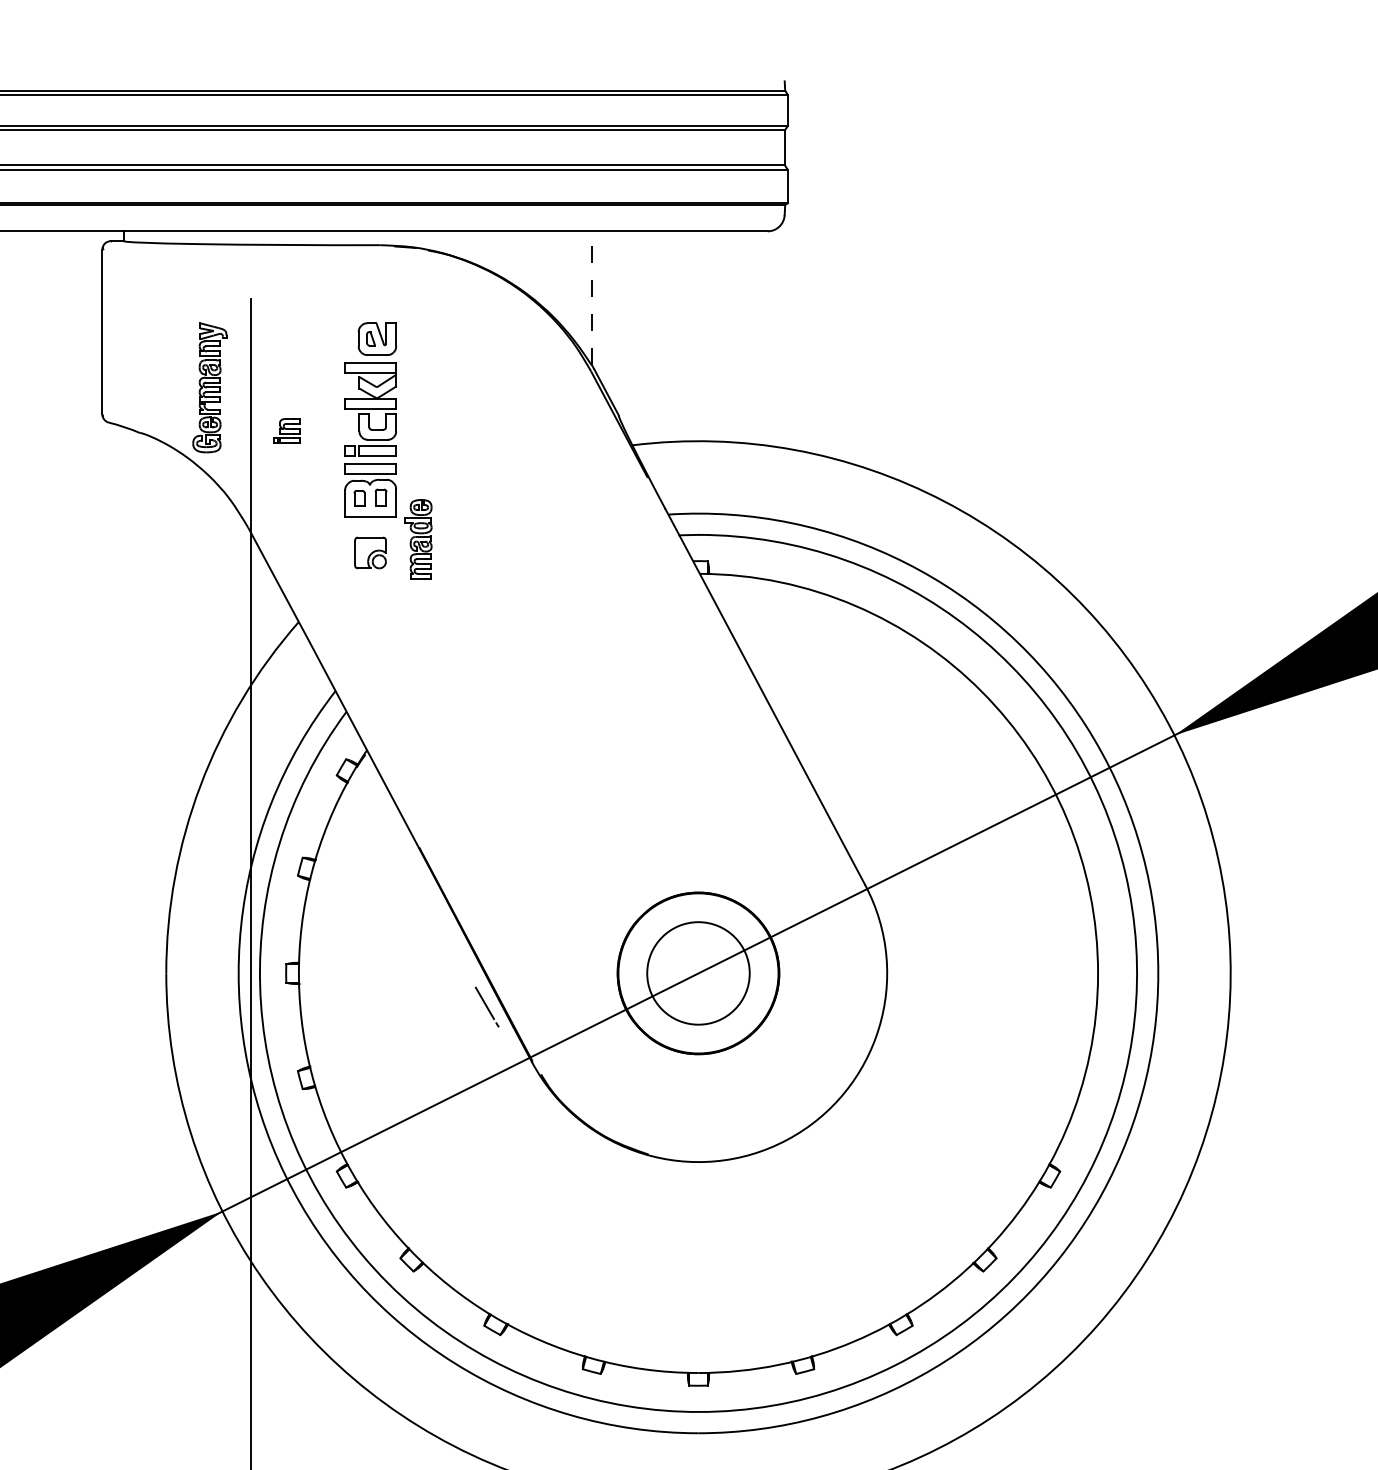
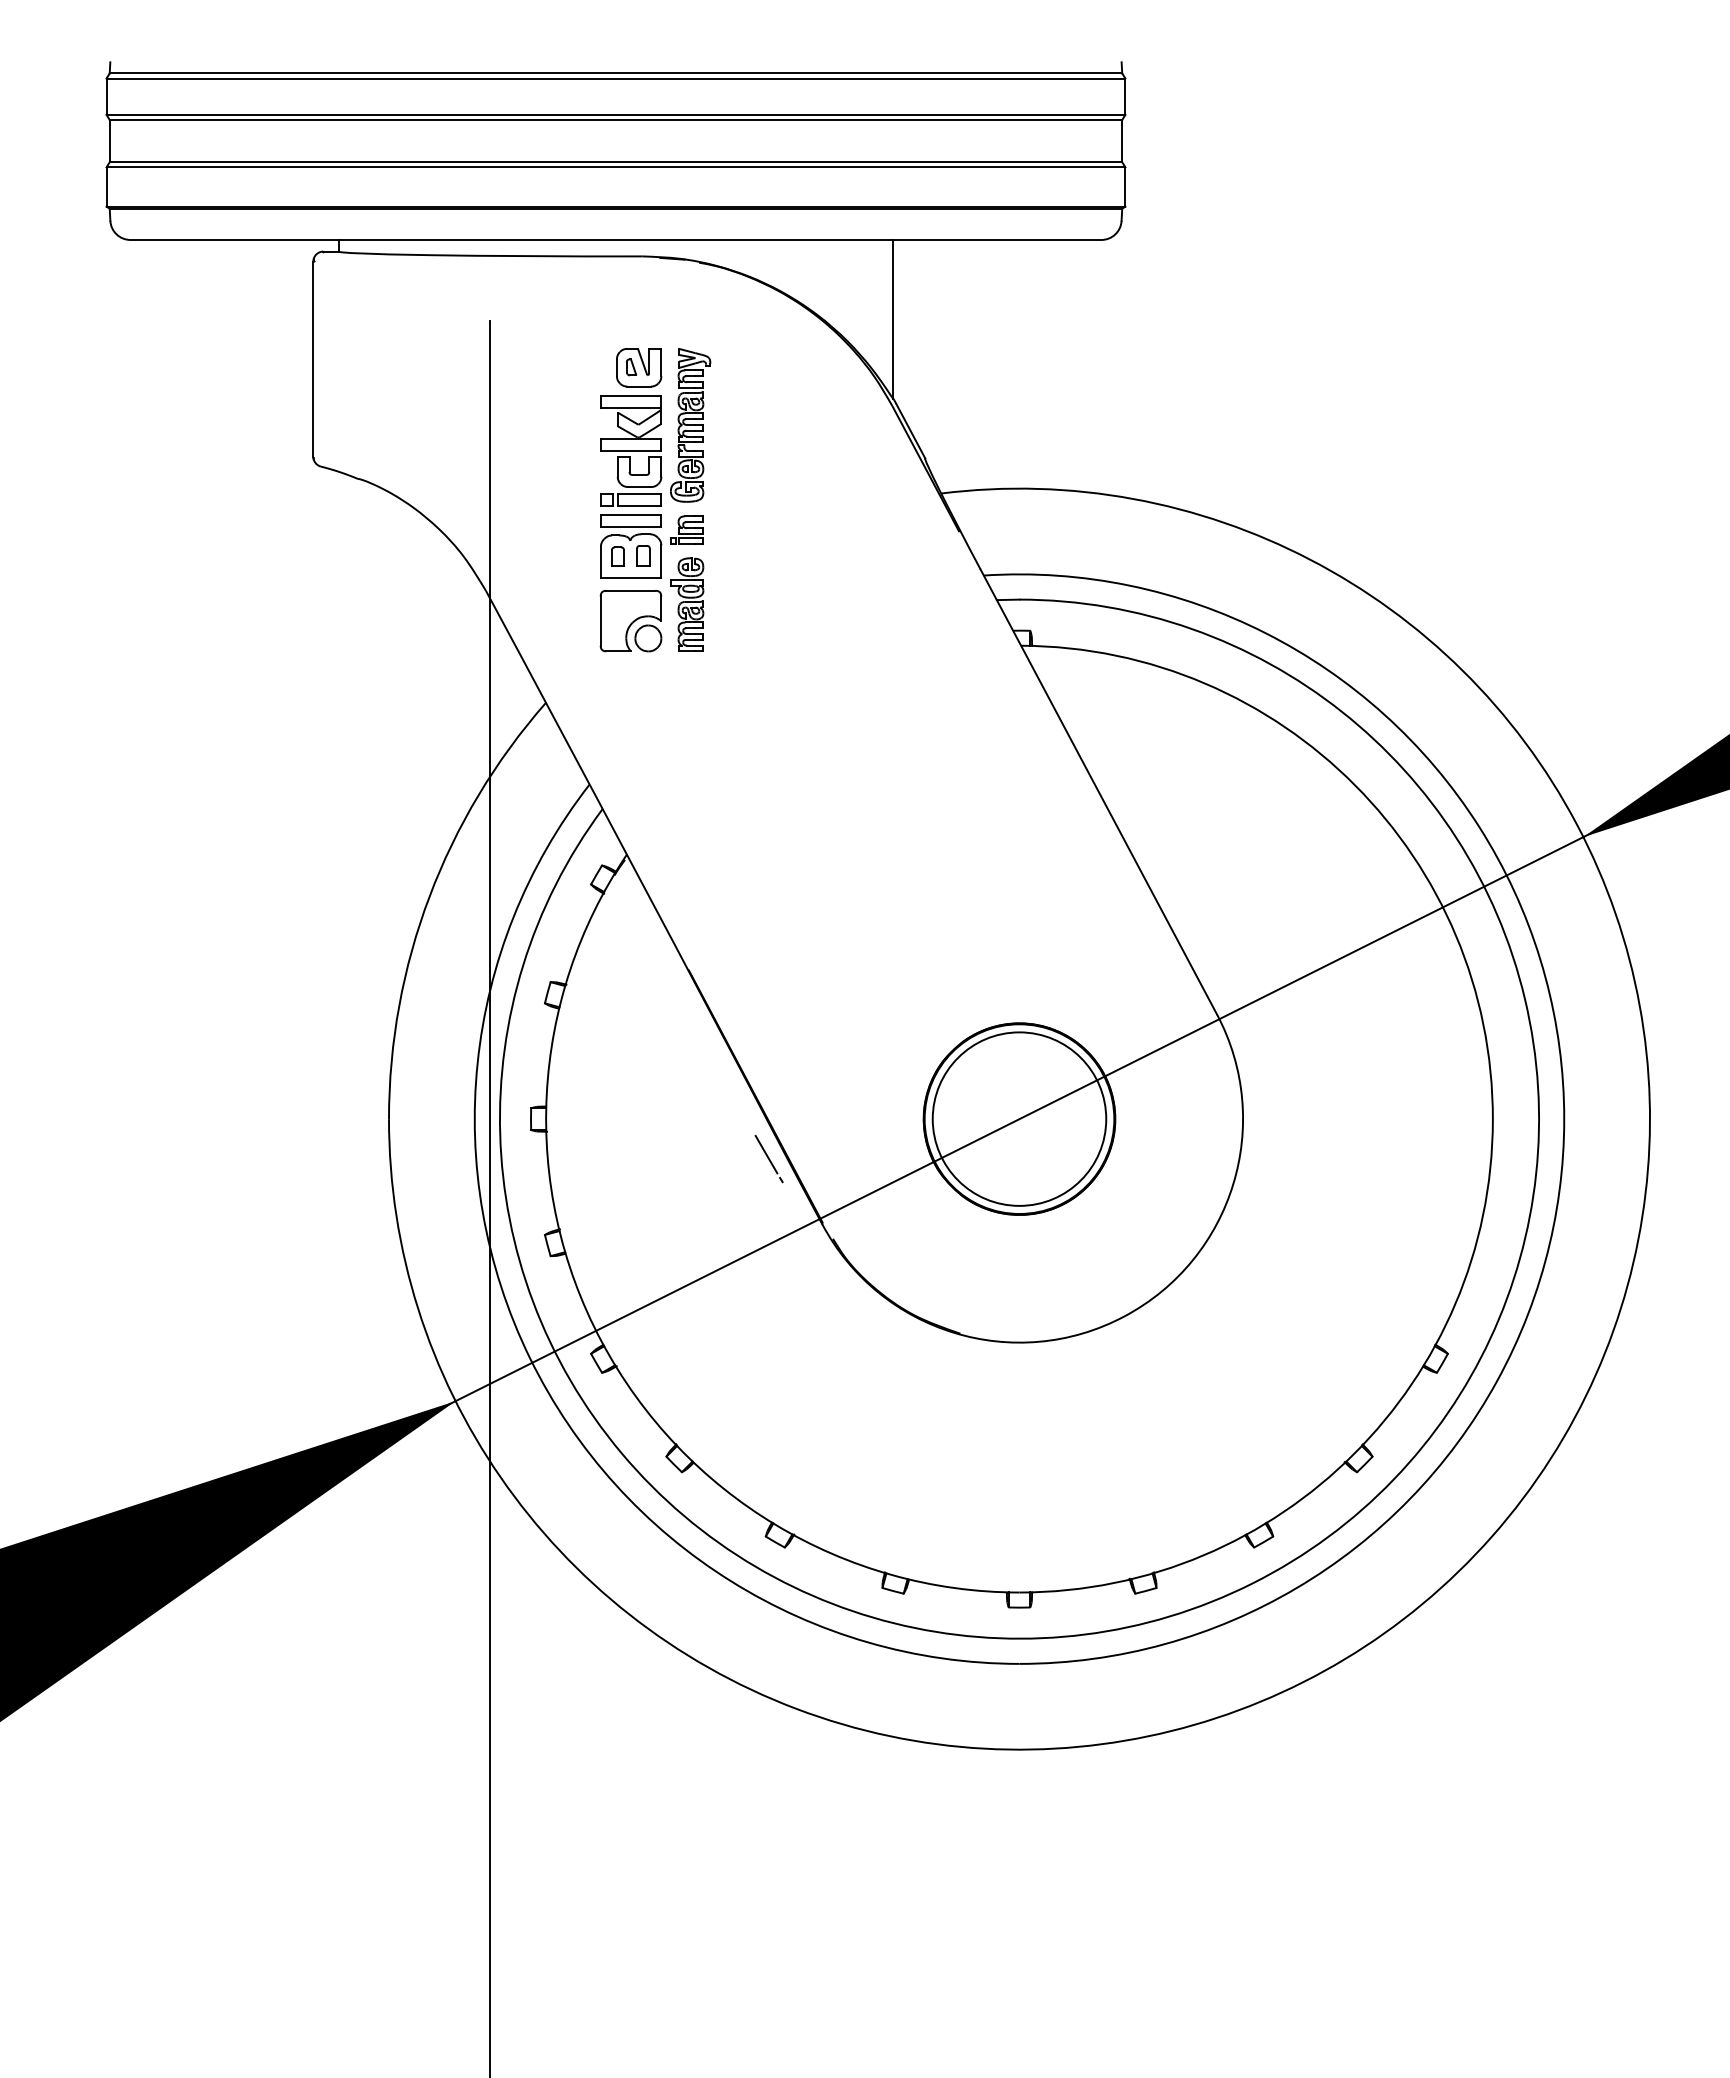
line: (592, 297) -> (893, 318), dashed -> solid
part: (209, 387) -> (690, 425), moved
part: (286, 430) -> (686, 529), moved
part: (370, 552) -> (630, 620), size x1.67
circle: (698, 972) -> (1019, 1118), size x1.43

